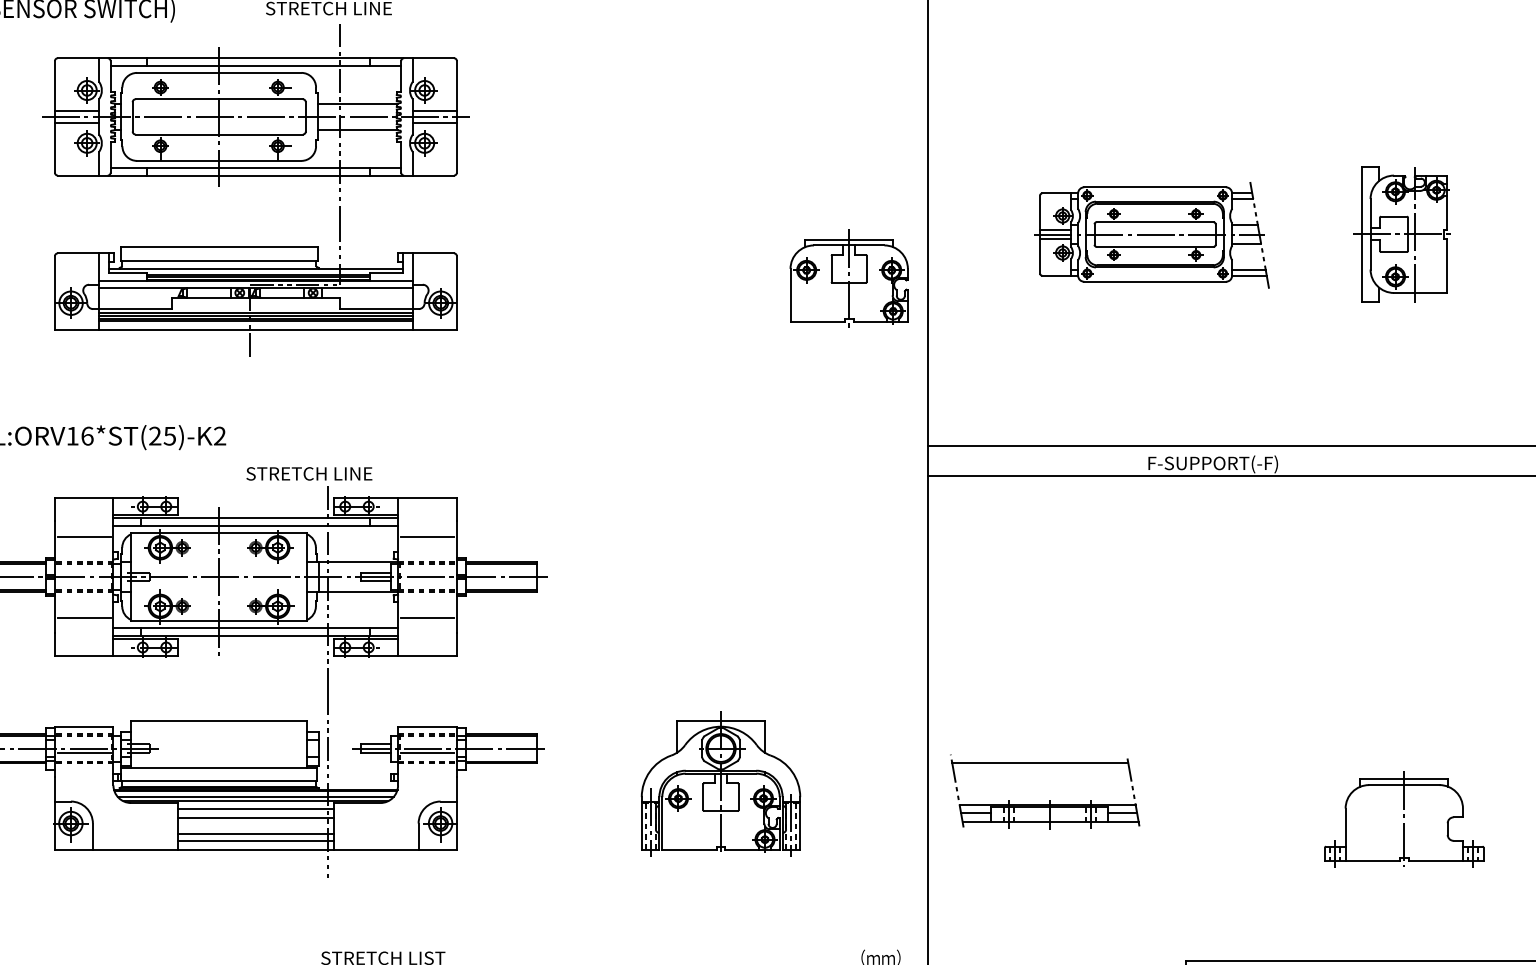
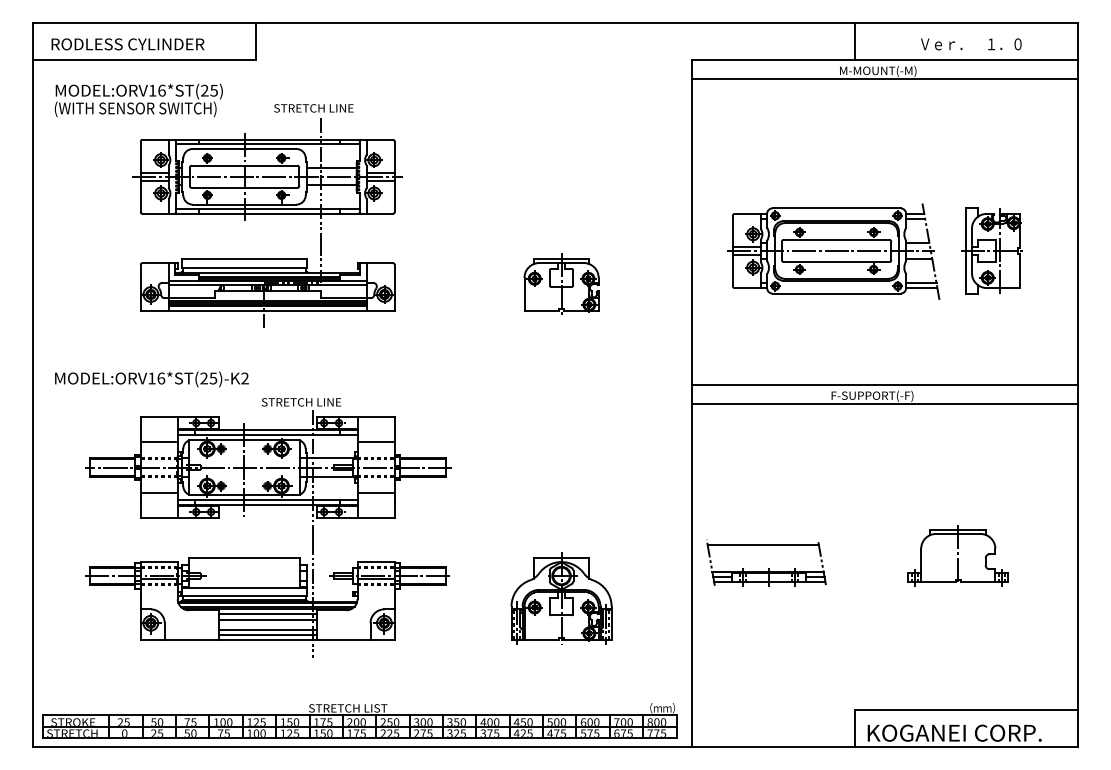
part: (1151, 235) -> (833, 251), size x1.43
part: (849, 277) -> (561, 283), moved
part: (1048, 800) -> (768, 568), moved
part: (1403, 819) -> (957, 555), moved

